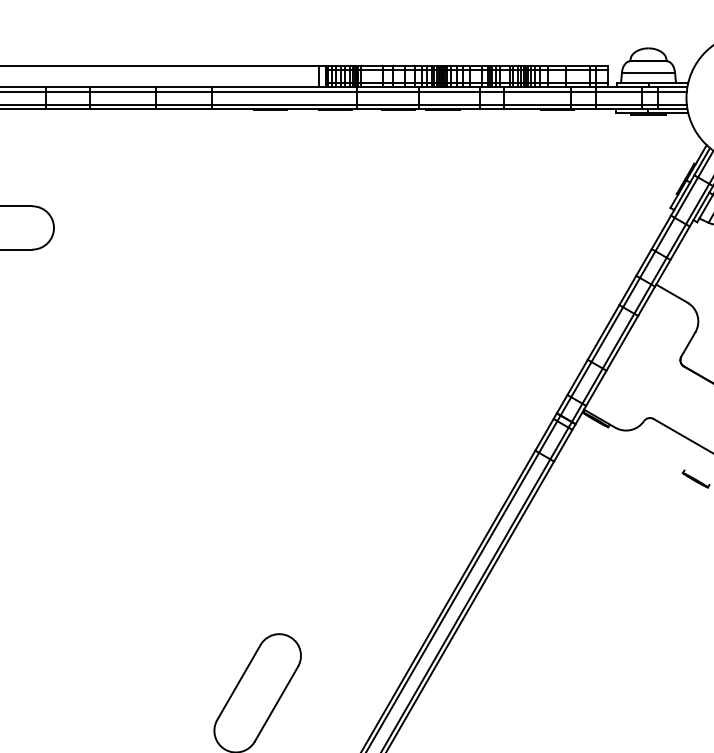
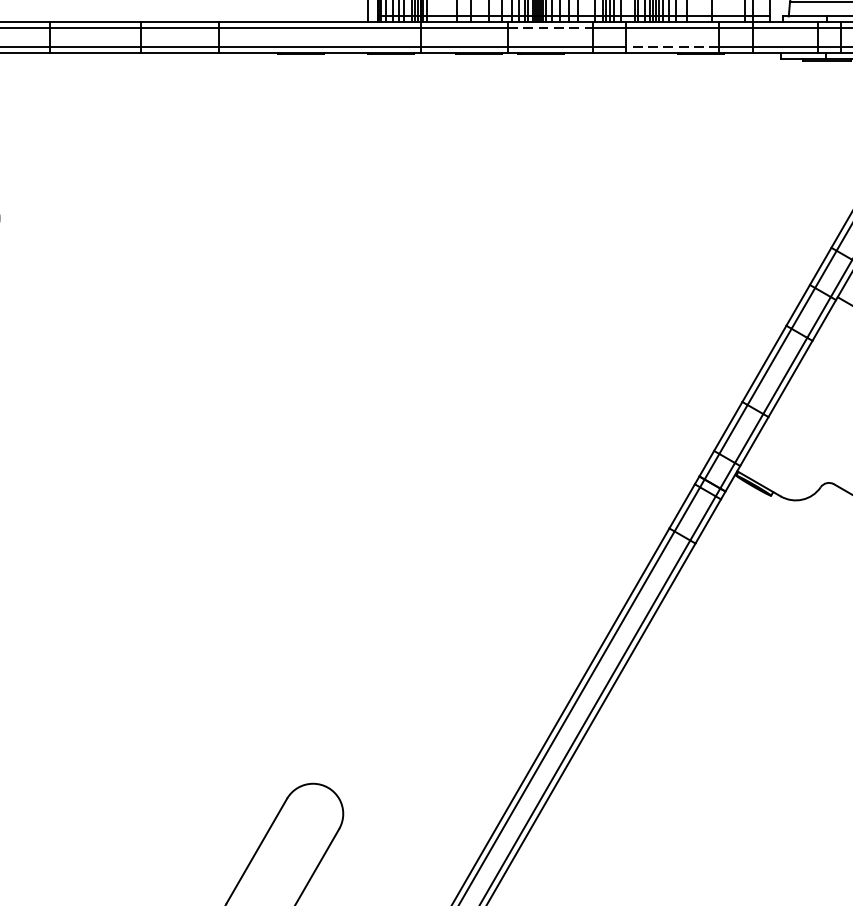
line: (449, 91) -> (549, 28), solid -> dashed
line: (537, 104) -> (672, 46), solid -> dashed

